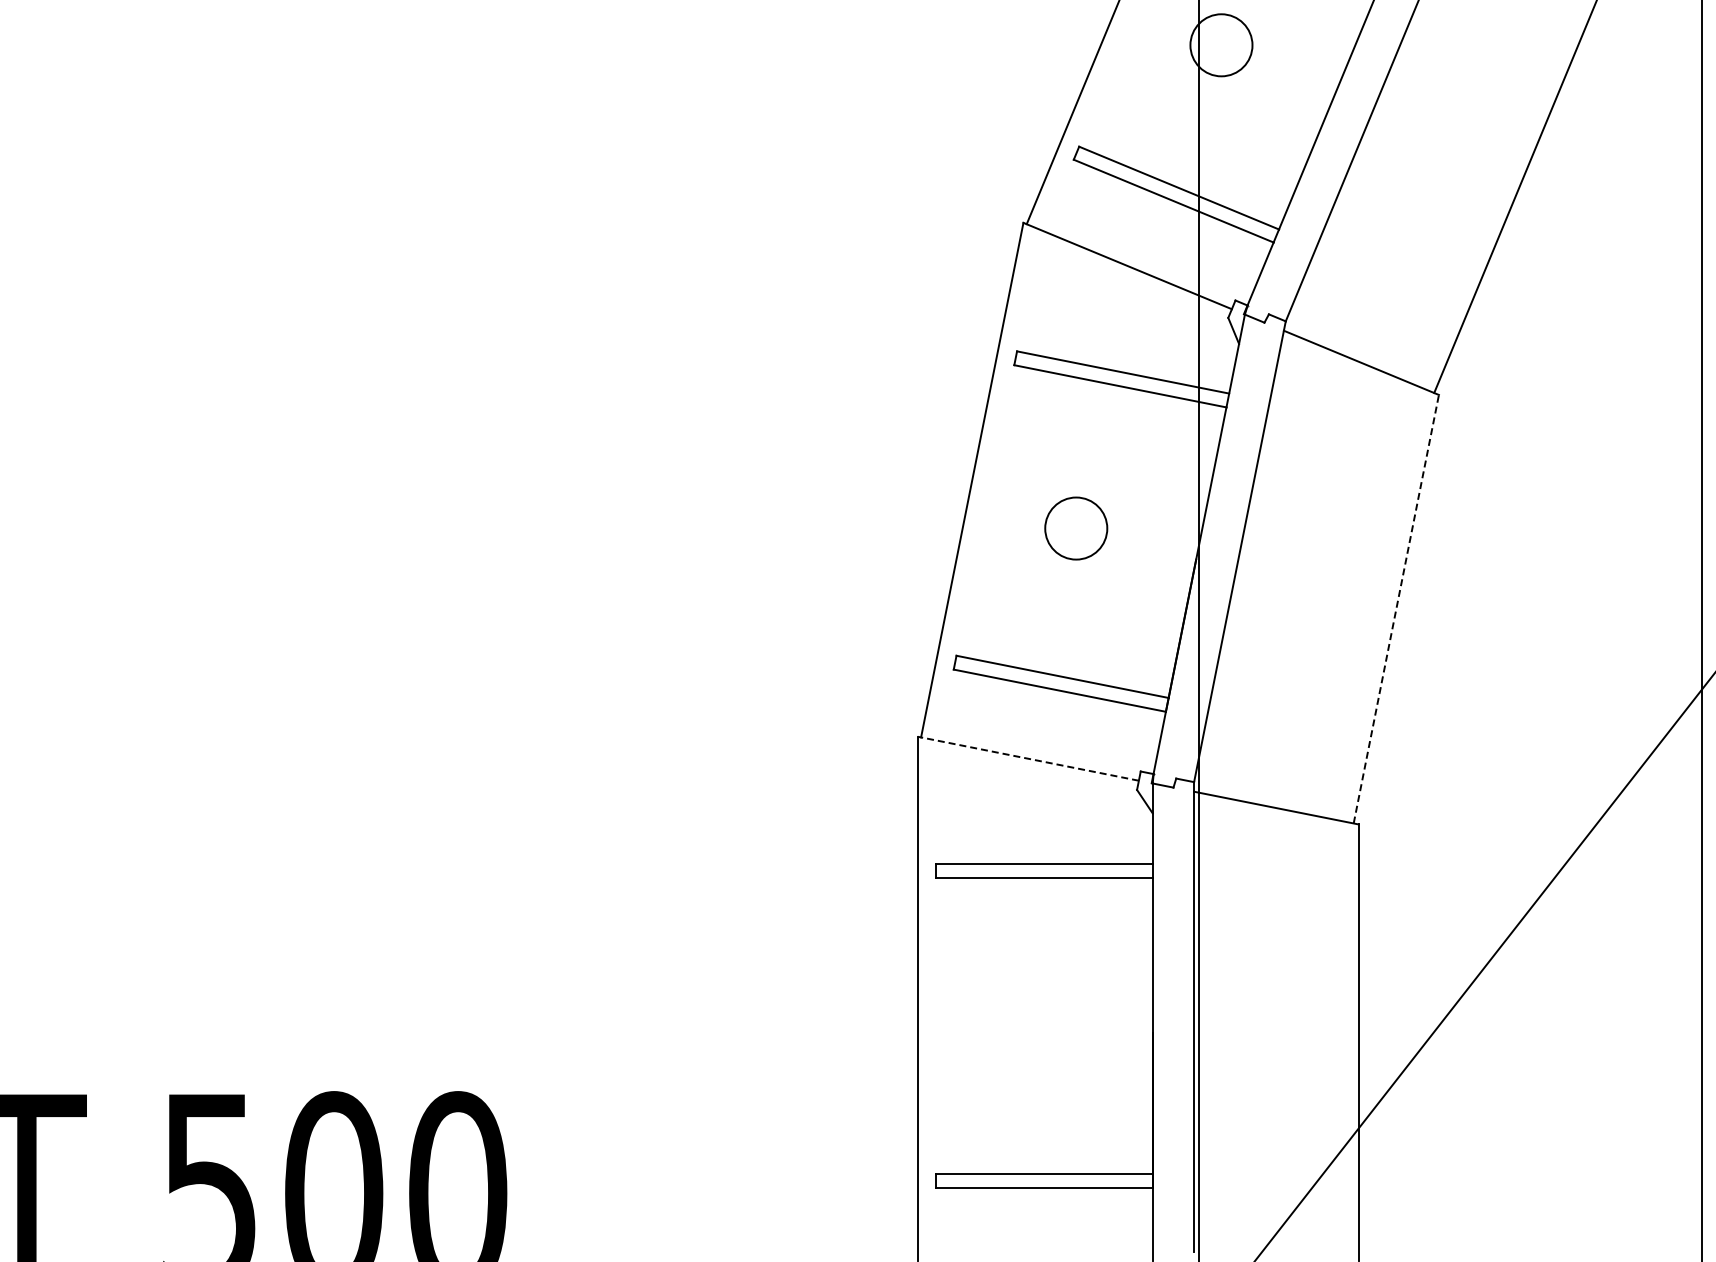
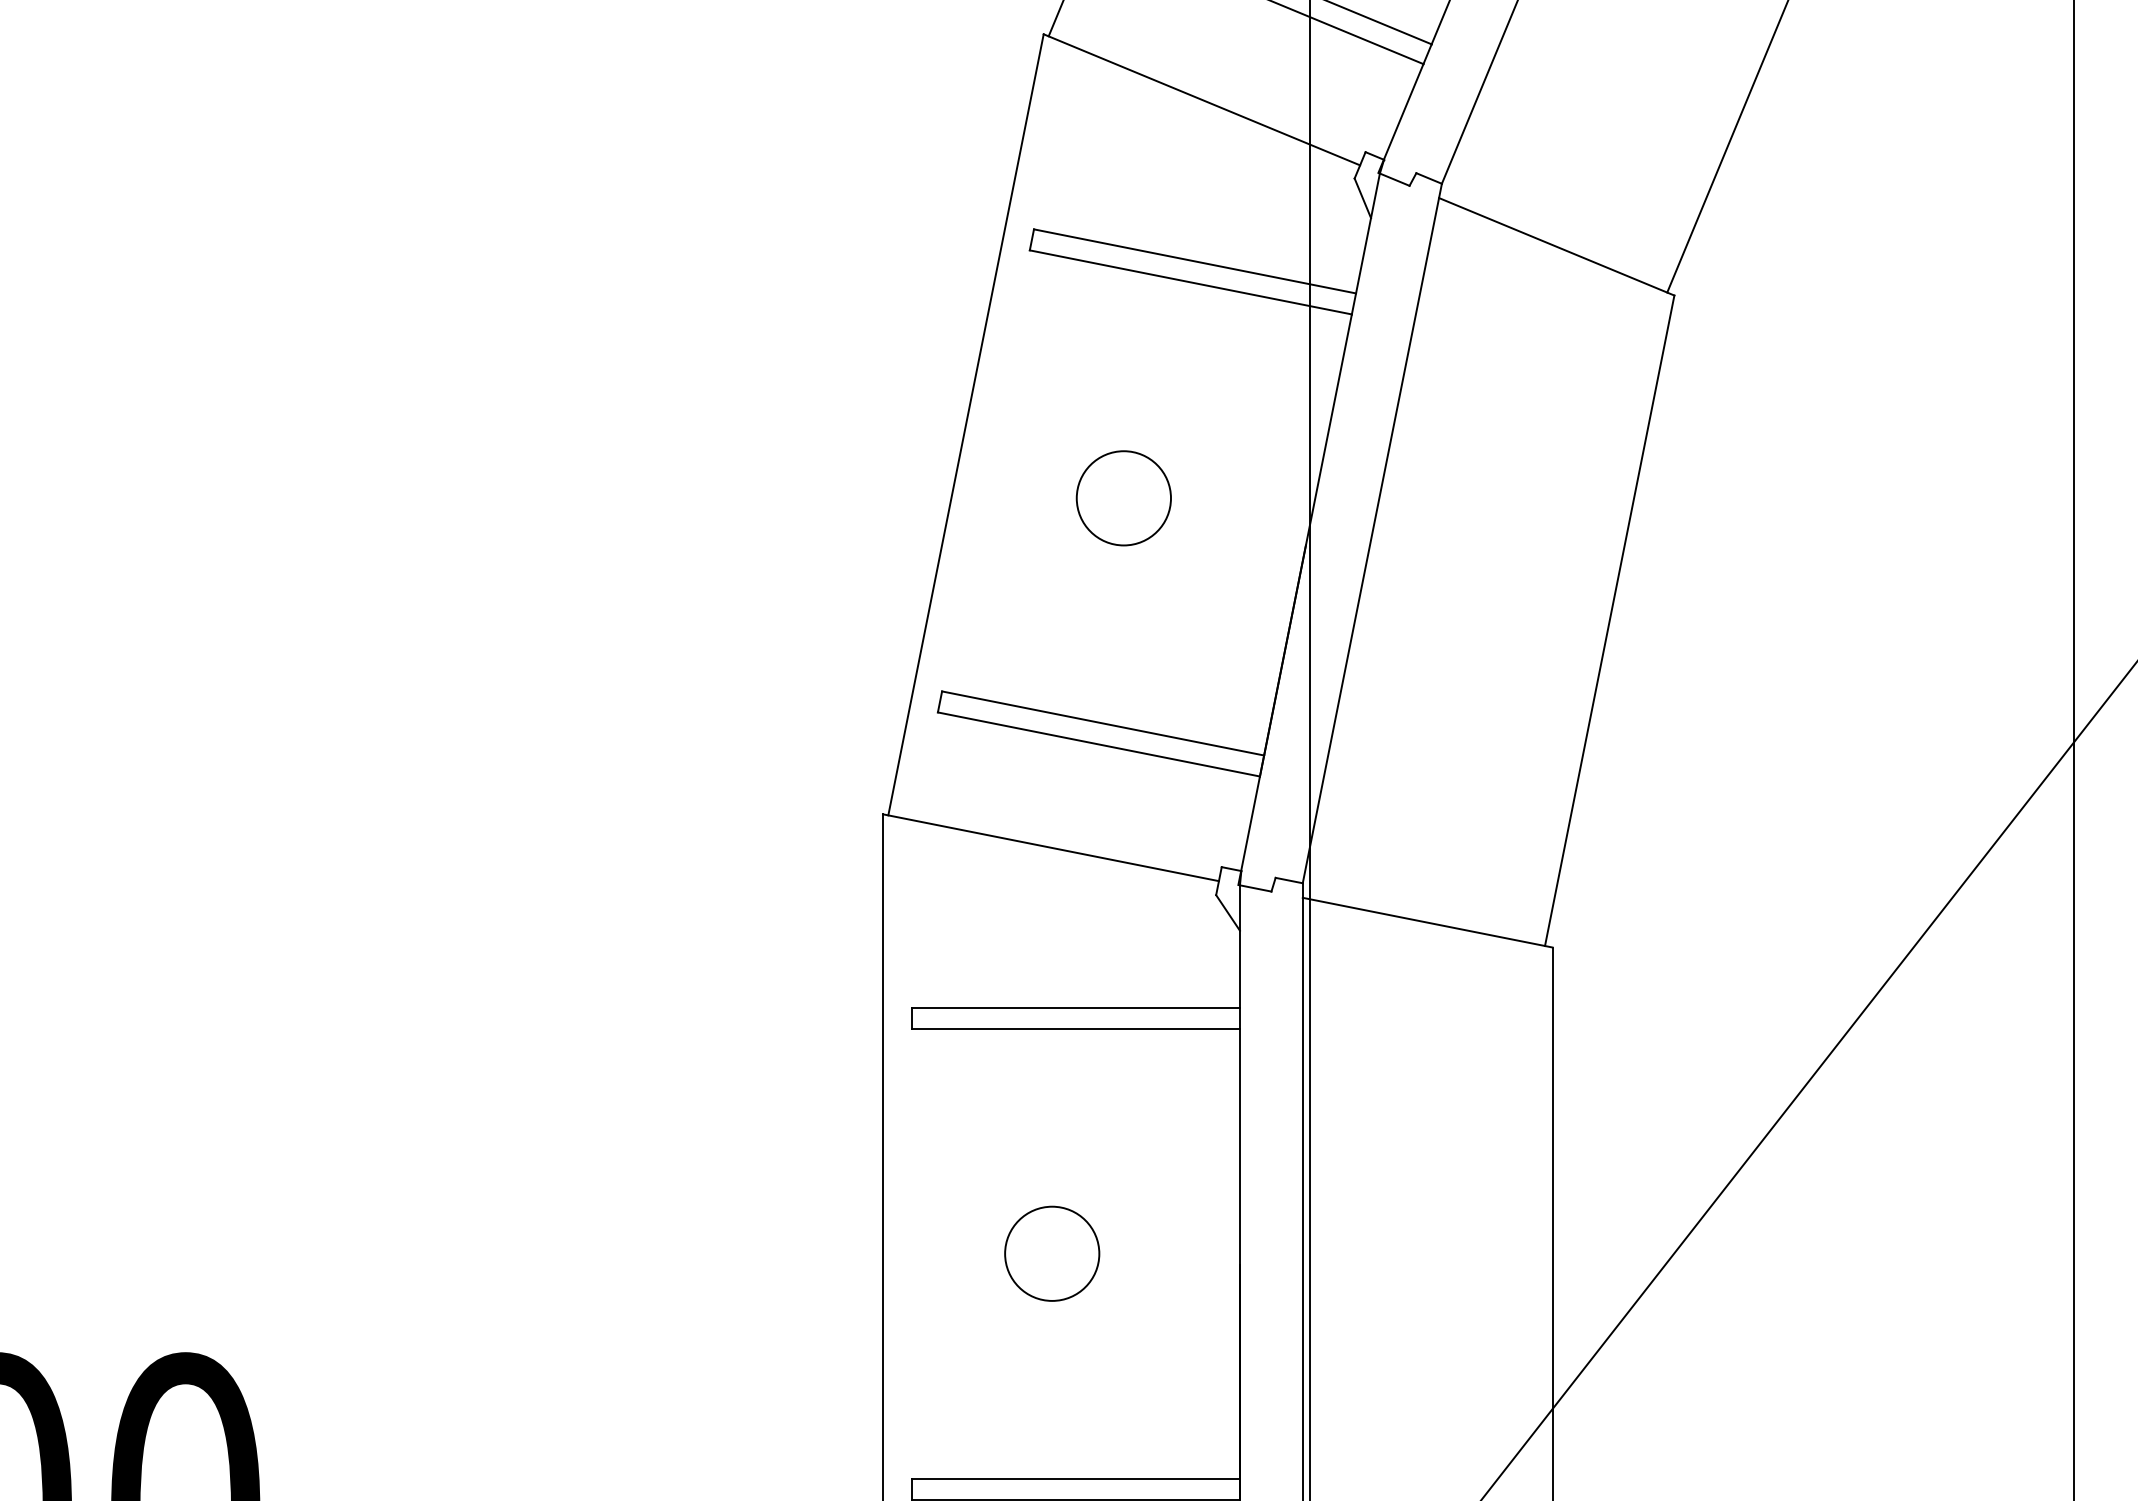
line: (1396, 608) -> (1609, 619), dashed -> solid
line: (1028, 758) -> (1051, 847), dashed -> solid
circle: (1028, 1026) -> (1051, 1254), added

